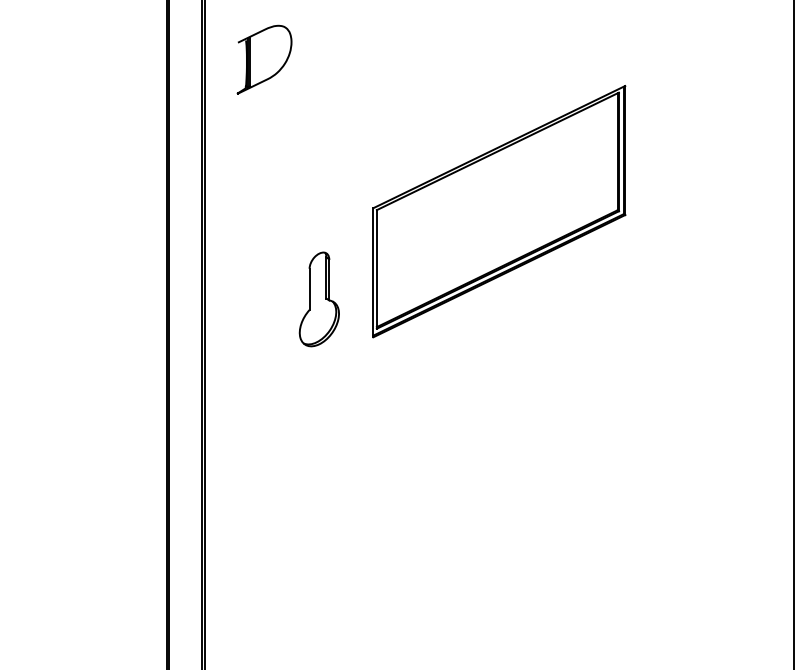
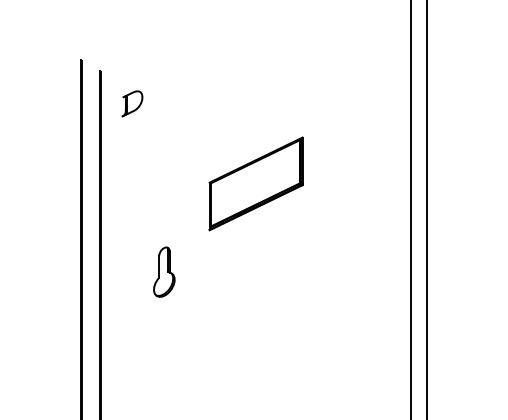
part: (264, 59) -> (132, 103), size x0.7
part: (498, 210) -> (255, 183), size x0.7
part: (319, 298) -> (164, 271), moved

